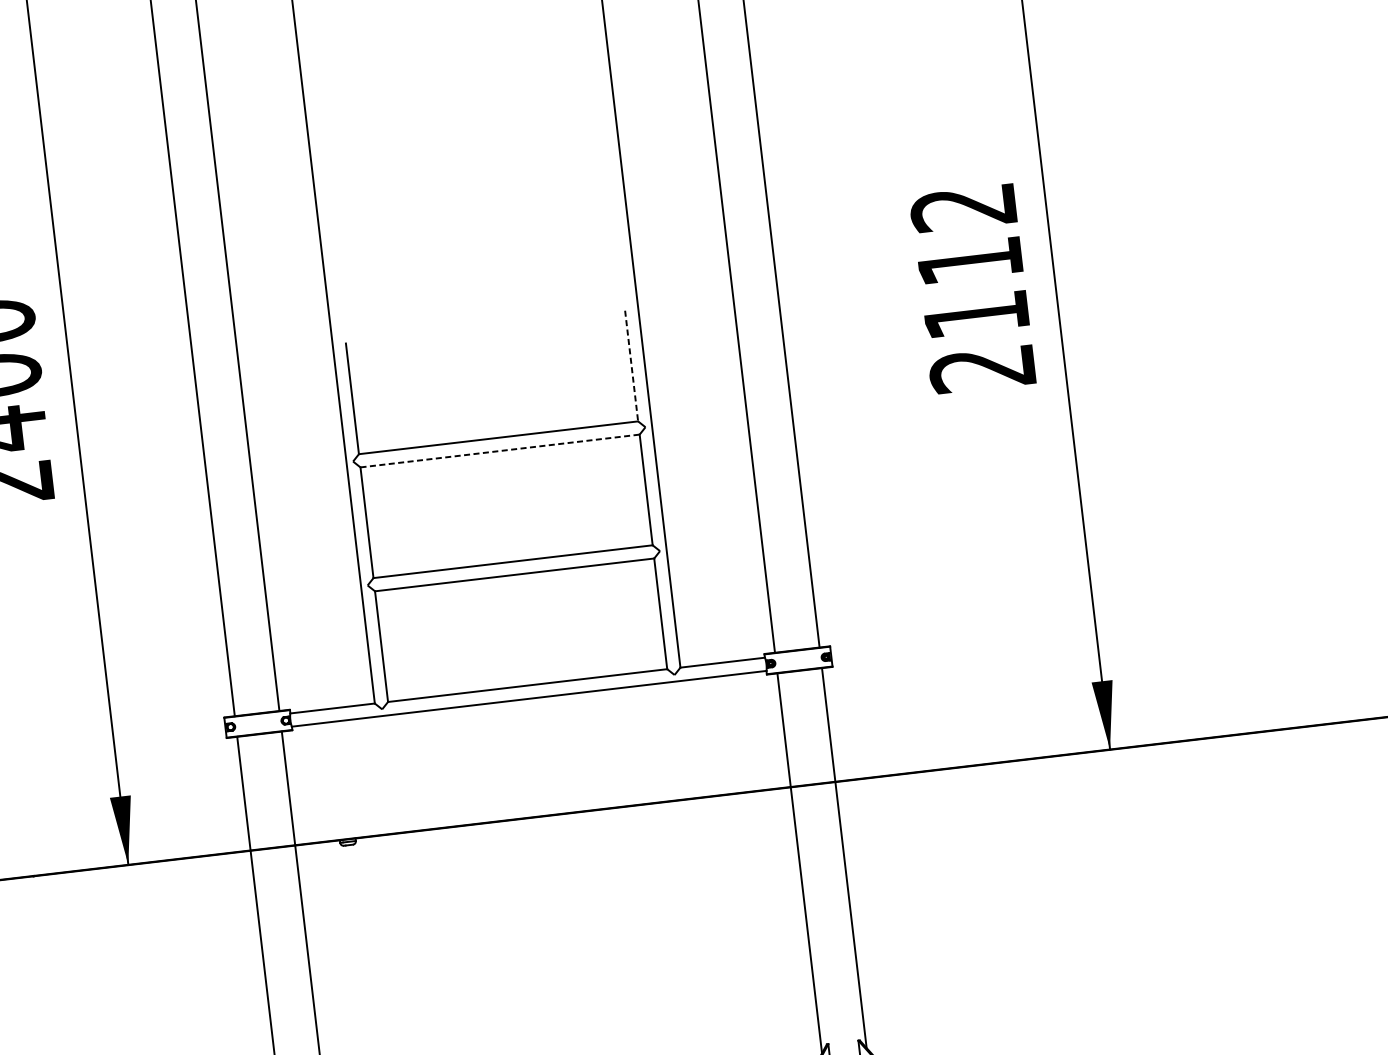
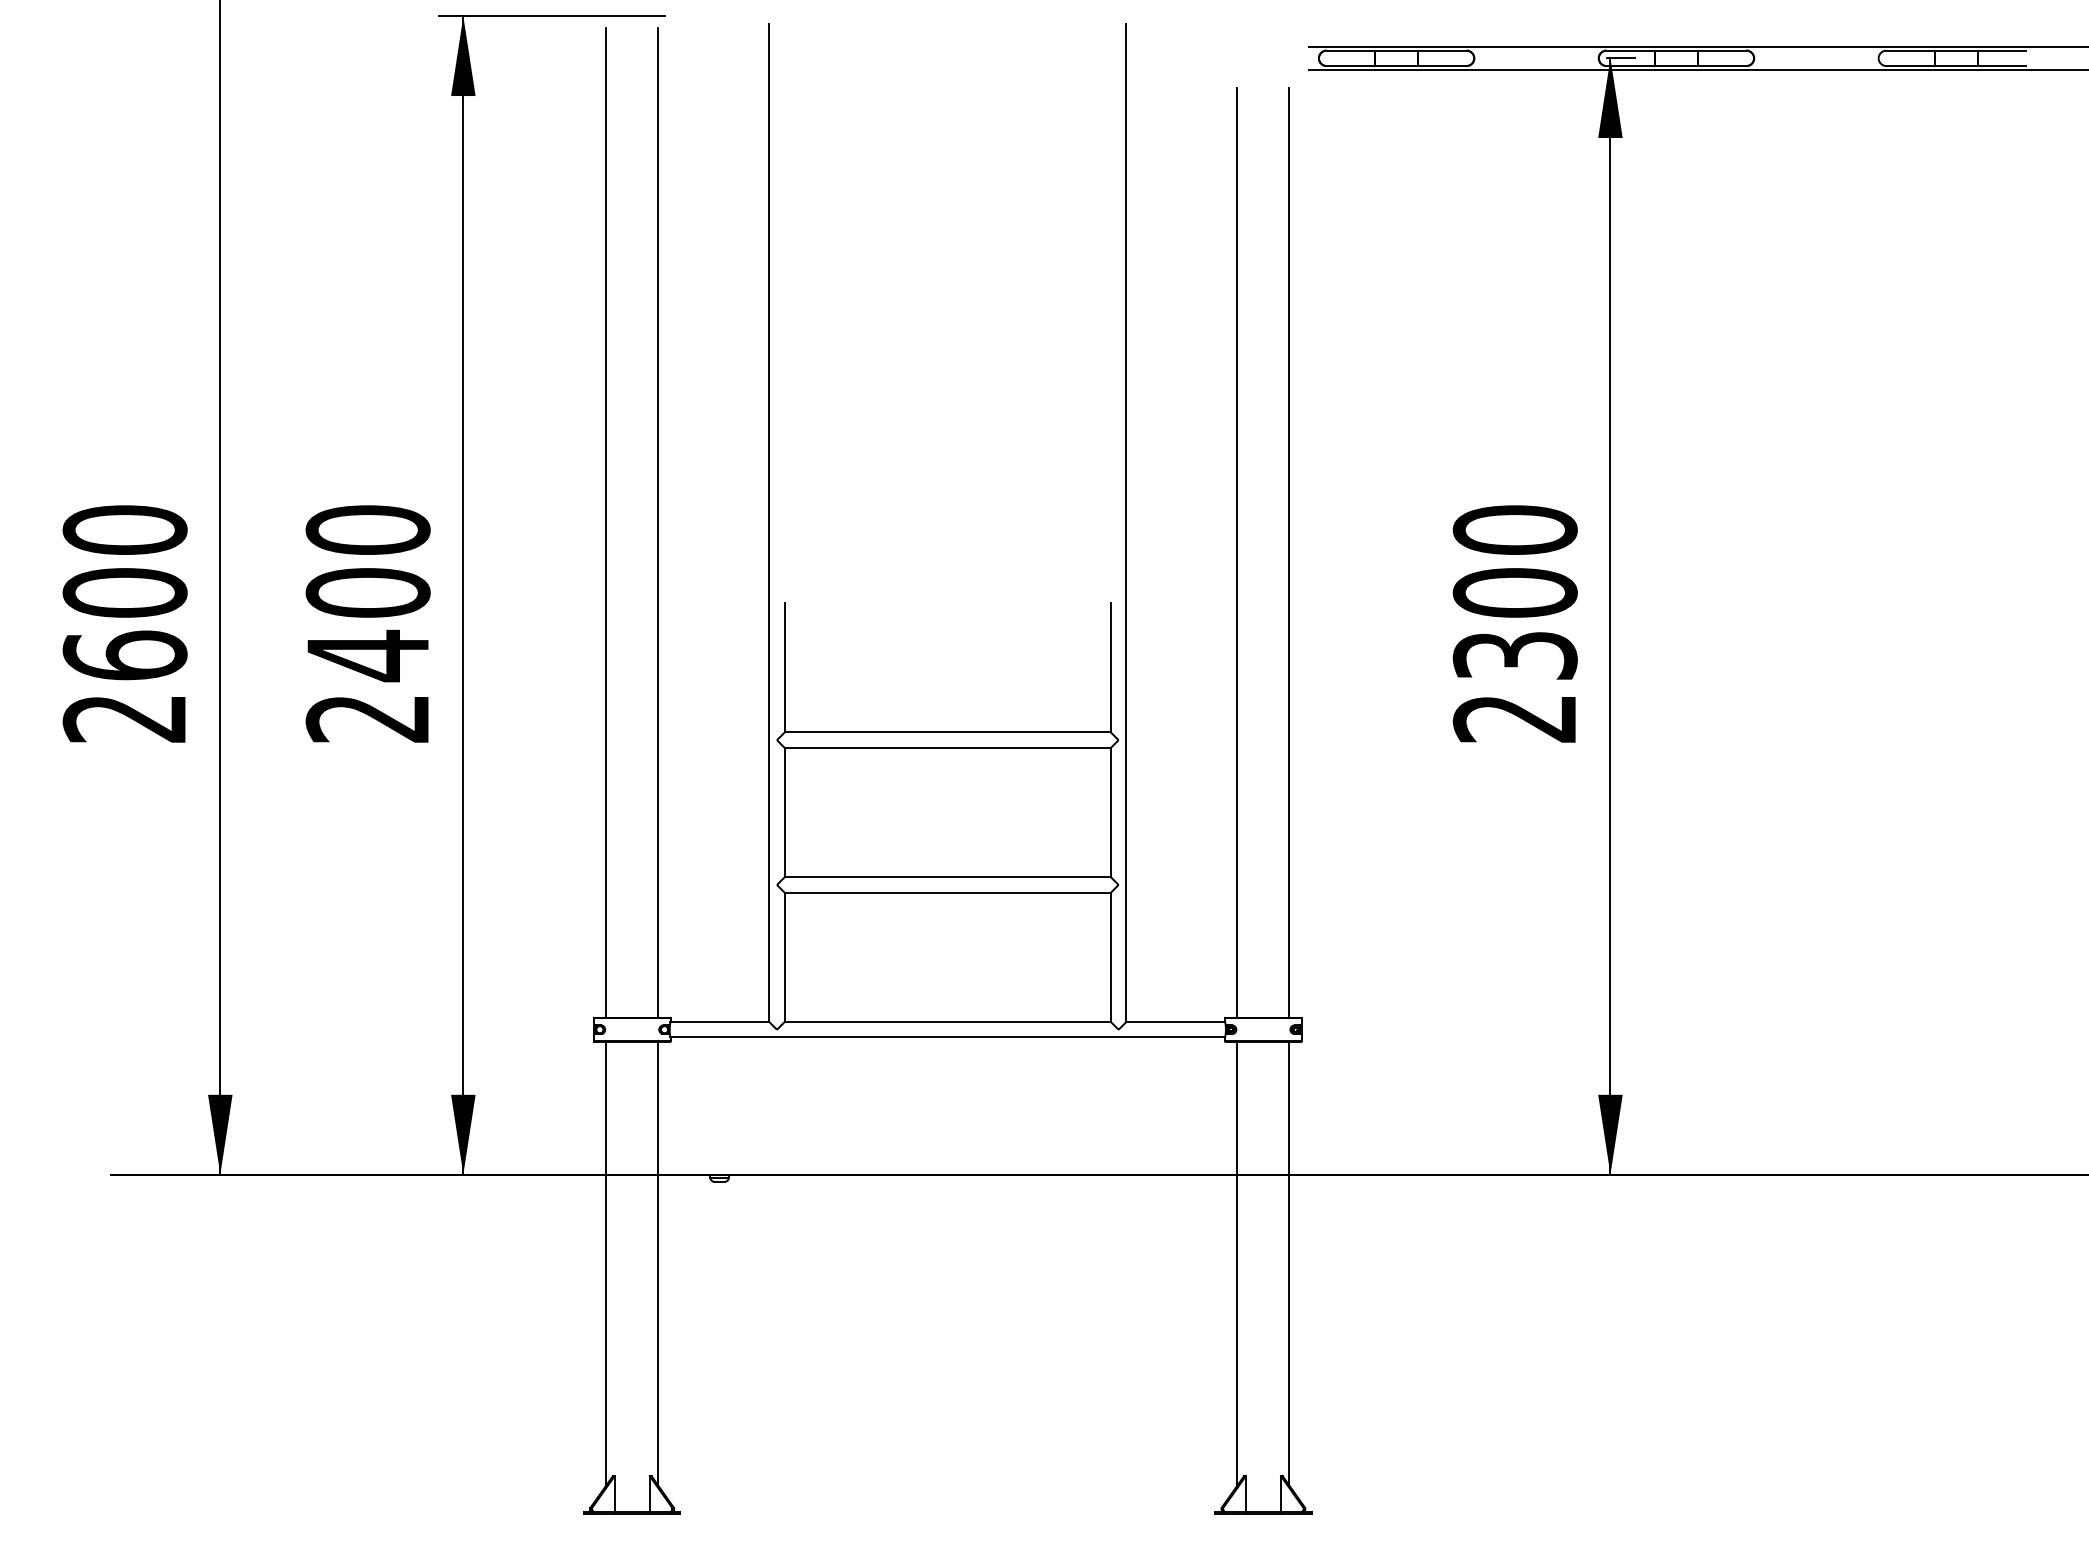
text: (969, 261) -> (1514, 592), 2112 -> 2300
line: (631, 365) -> (1110, 667), dashed -> solid
line: (500, 450) -> (948, 747), dashed -> solid

